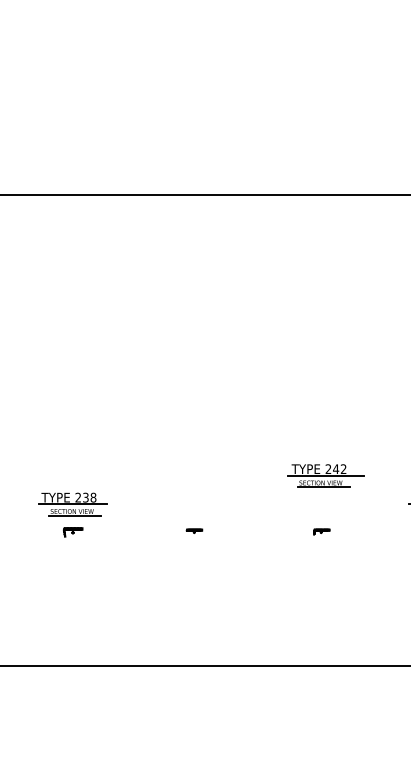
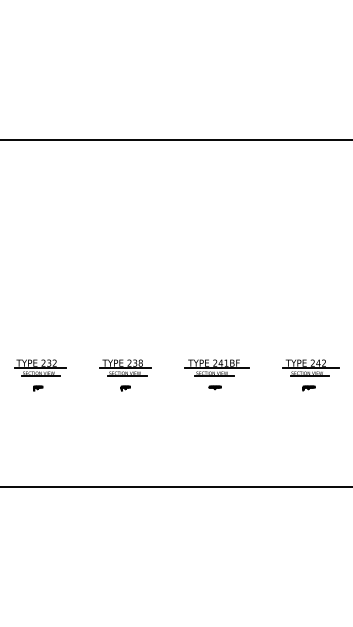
part: (325, 475) -> (310, 367), moved
part: (196, 503) -> (216, 367), added
part: (72, 532) -> (125, 388), size x0.62

